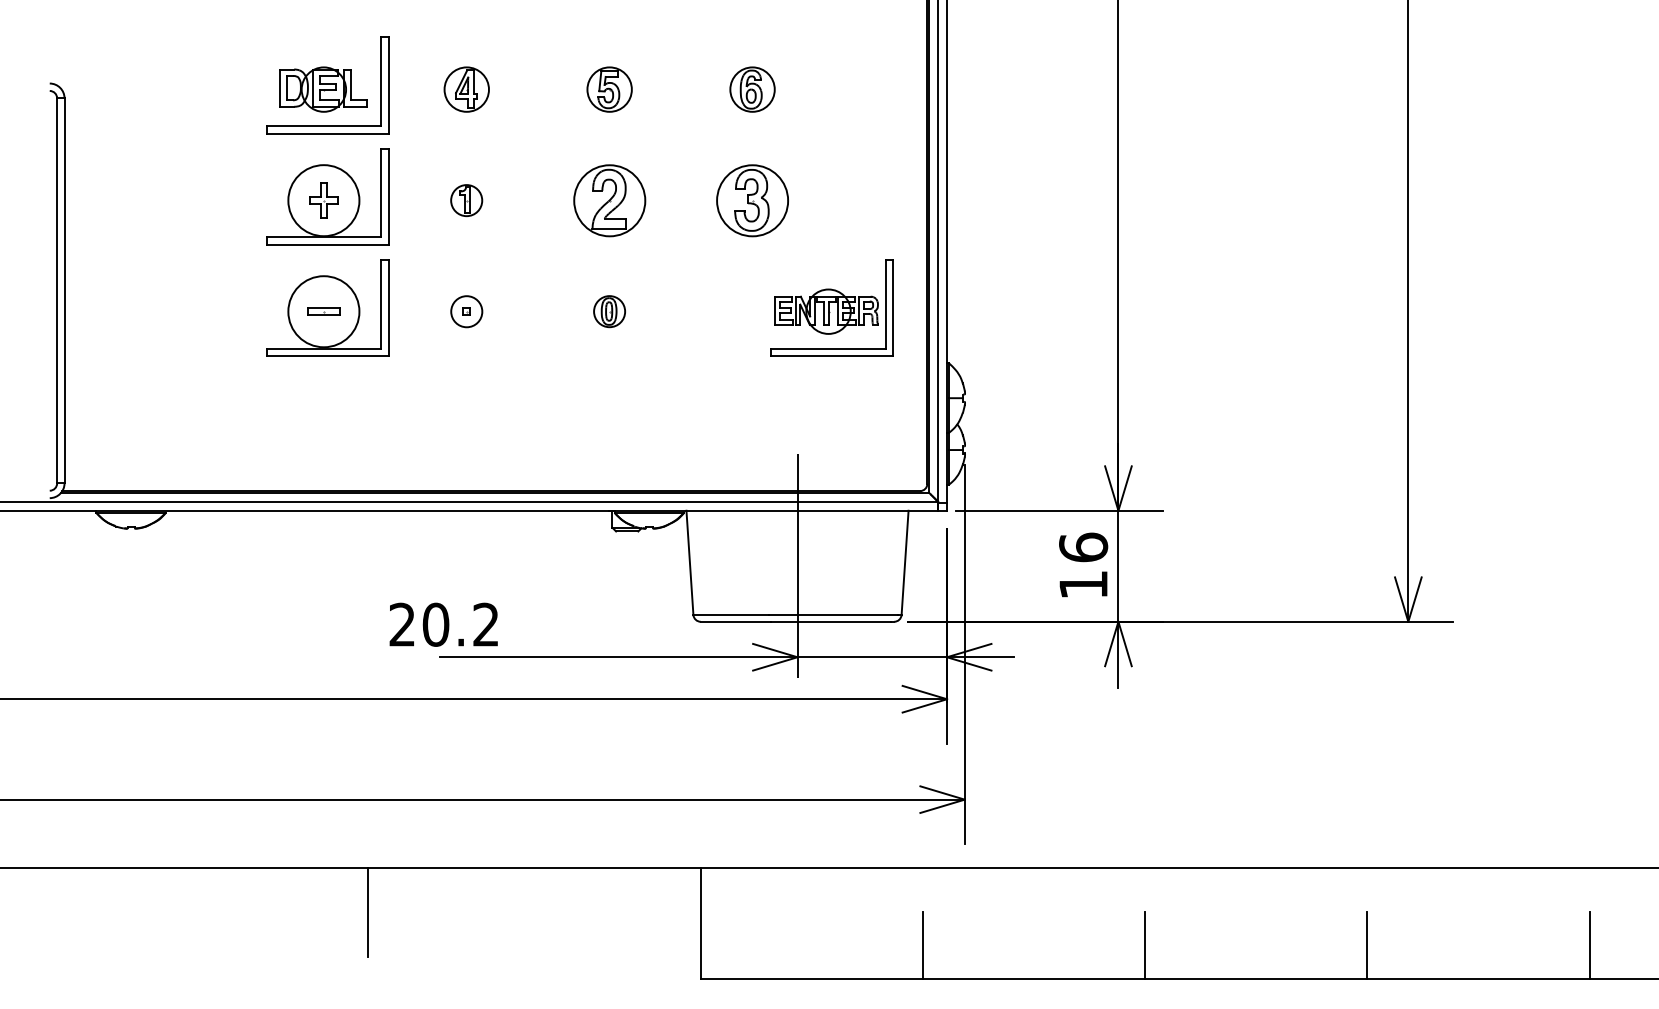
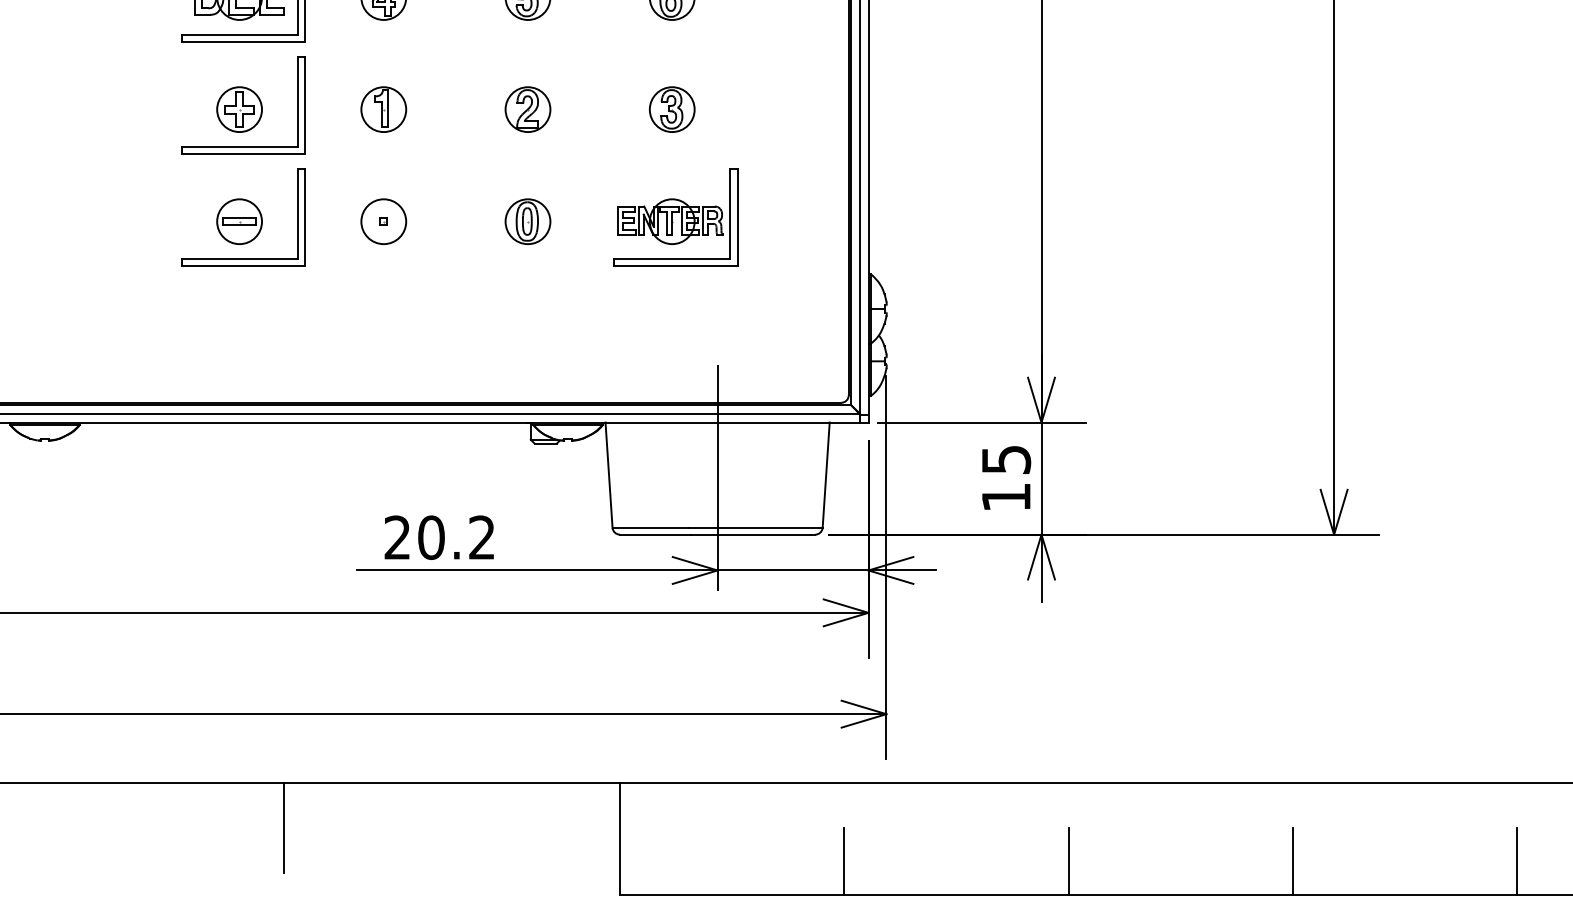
circle: (323, 200) -> (239, 109), size x0.62
part: (466, 200) -> (383, 109), size x1.43
part: (609, 200) -> (527, 109), size x0.62
part: (752, 200) -> (672, 109), size x0.62
part: (831, 307) -> (675, 217), moved
circle: (323, 311) -> (239, 221), size x0.62
circle: (466, 311) -> (383, 221), size x1.43
part: (609, 311) -> (527, 221), size x1.43
text: (1083, 547) -> (1006, 459), 16 -> 15
text: (443, 624) -> (439, 537), moved

